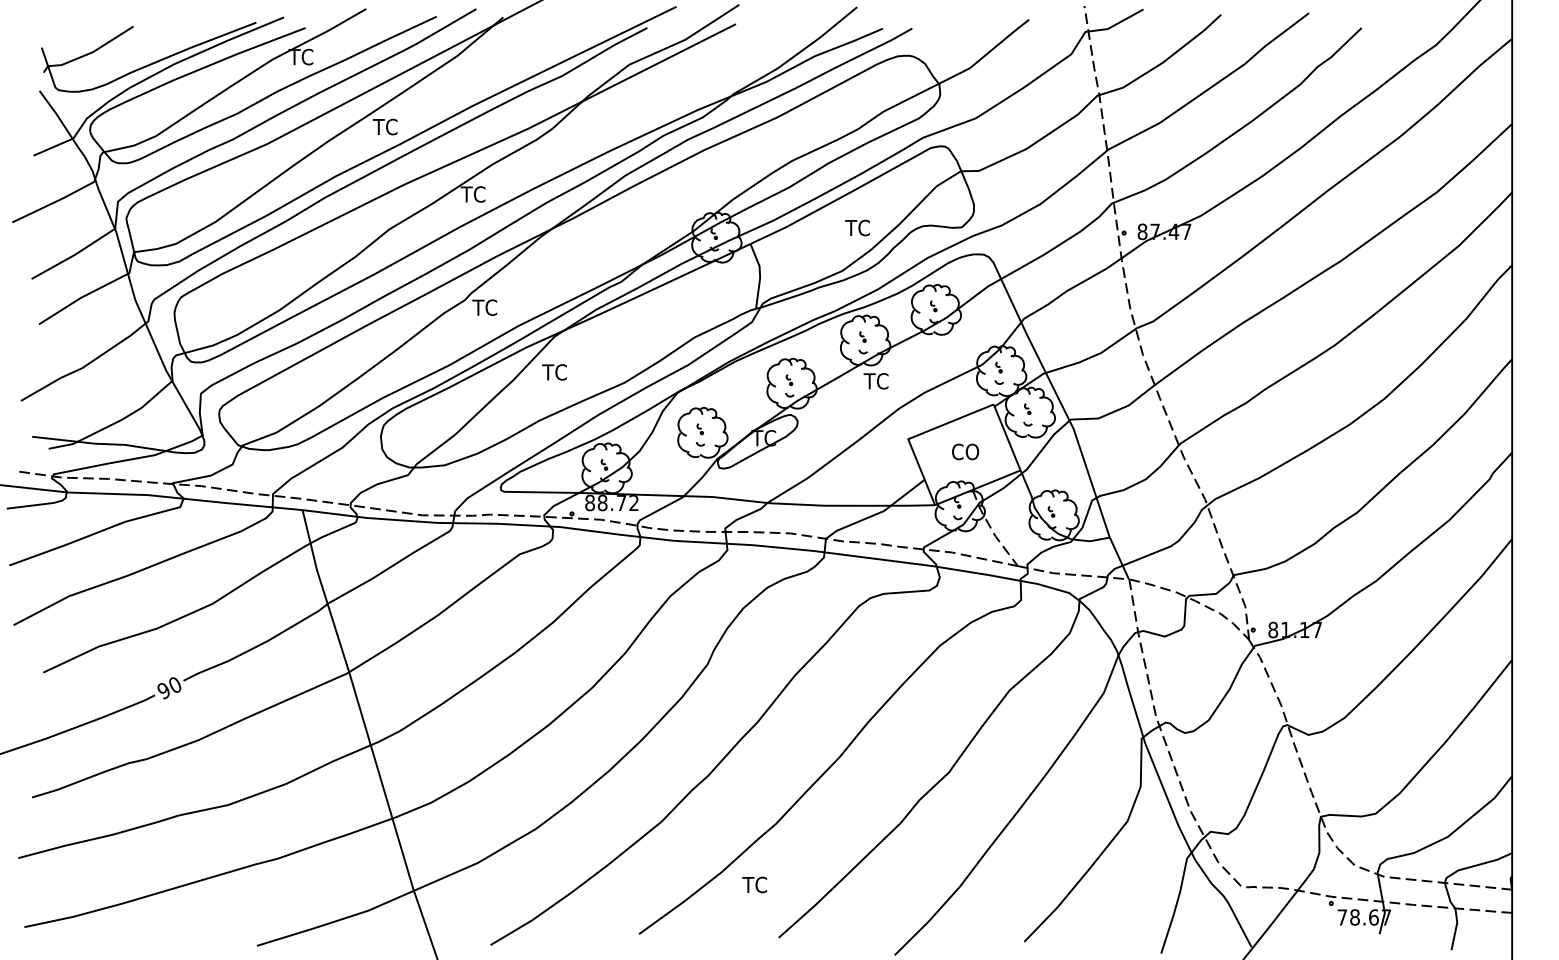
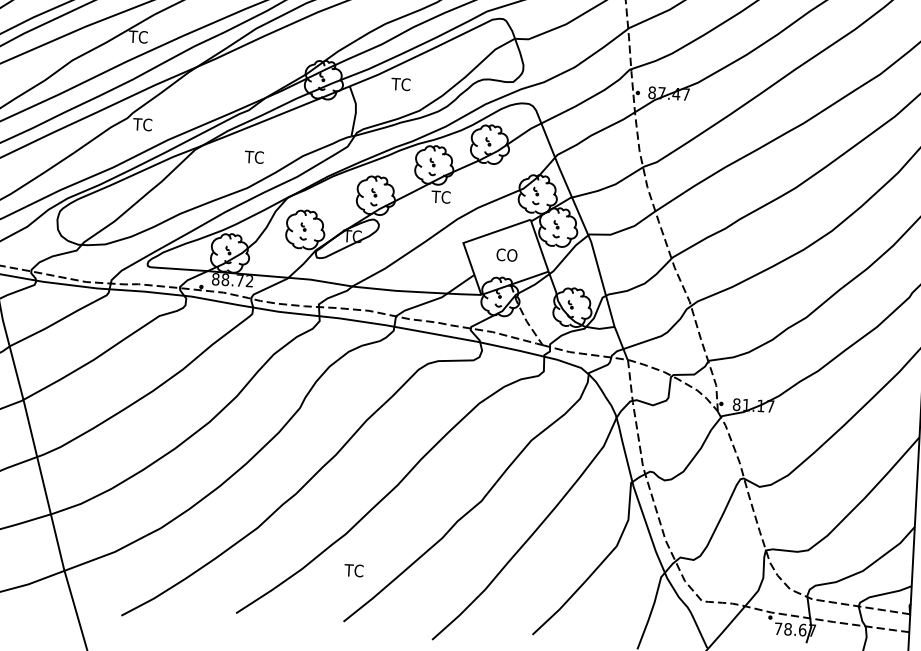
text: (857, 227) -> (400, 84), moved
text: (554, 372) -> (254, 157), moved
text: (754, 884) -> (353, 570), moved

